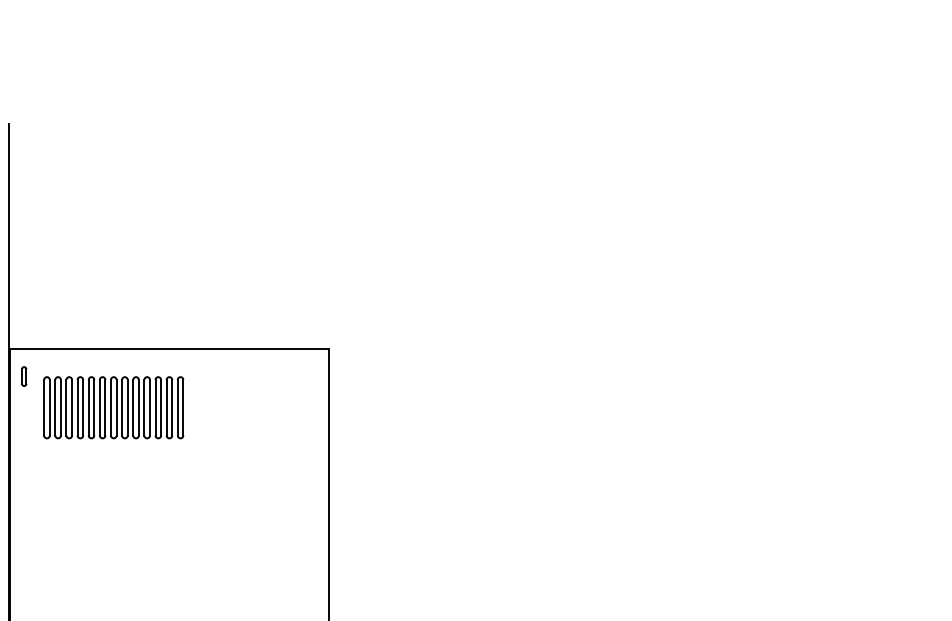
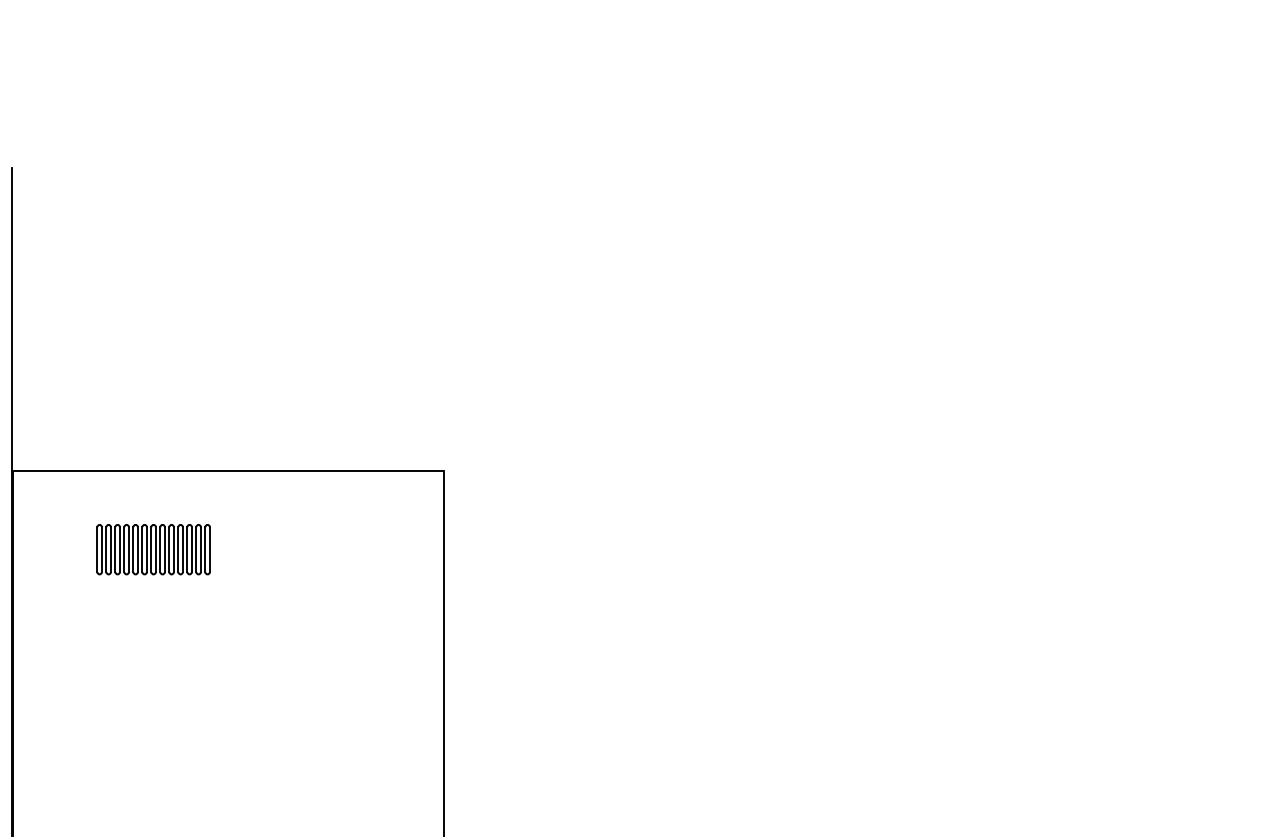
part: (24, 376) -> (33, 507), removed
part: (113, 407) -> (153, 549), size x0.6

